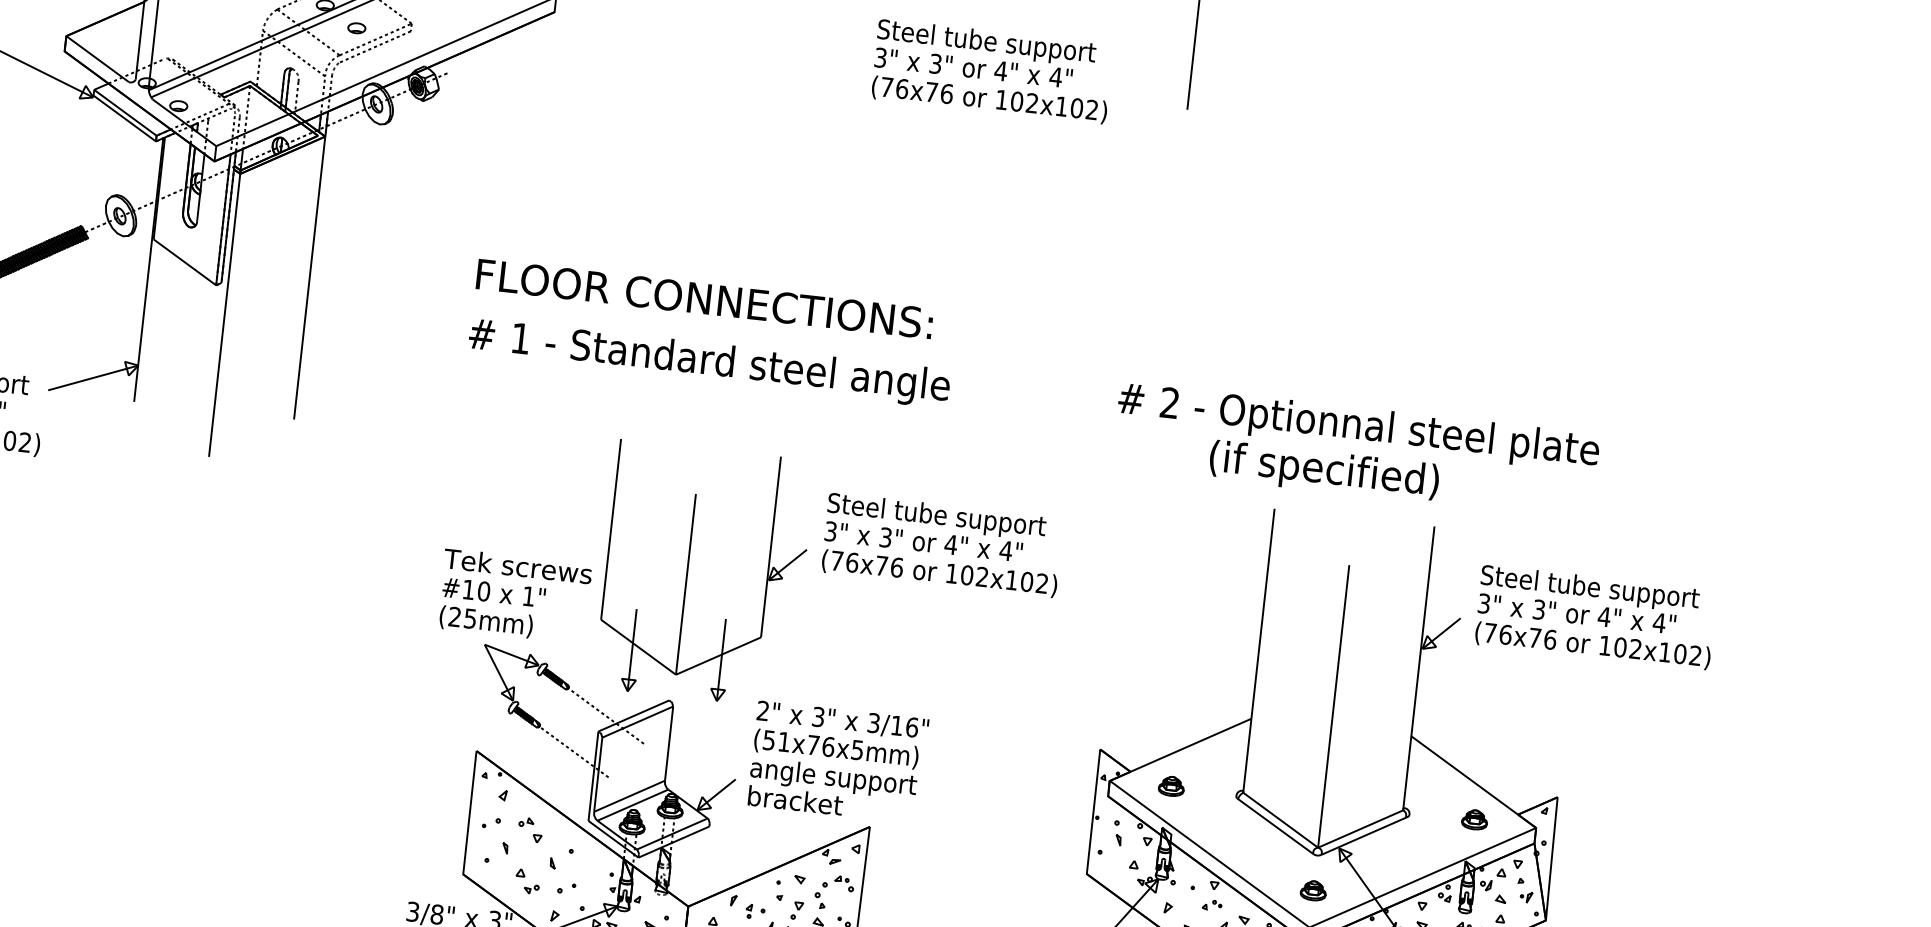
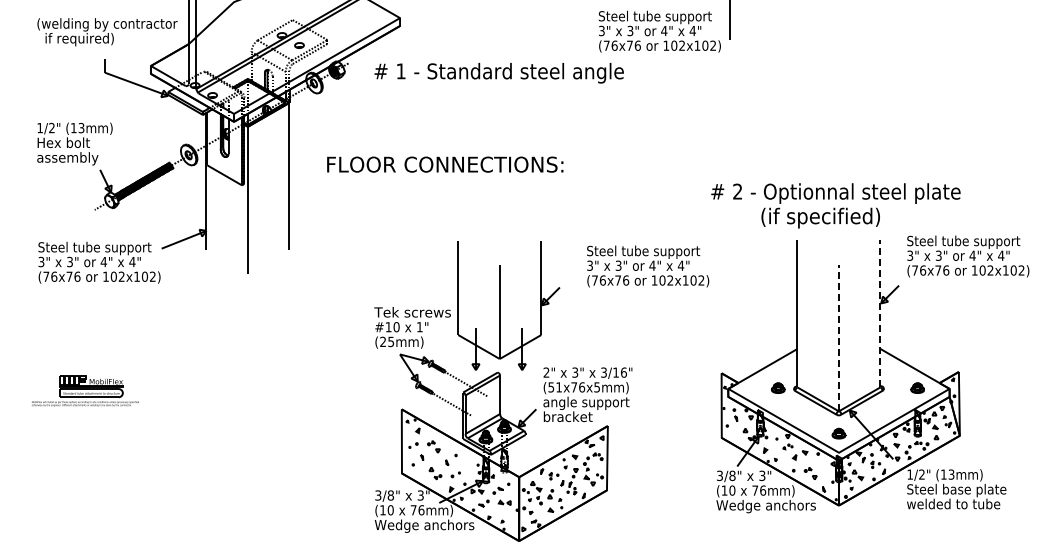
text: (991, 71) -> (659, 31), moved
text: (705, 298) -> (445, 164), moved
text: (707, 363) -> (498, 73), moved
text: (943, 545) -> (648, 266), moved
text: (1596, 617) -> (968, 256), moved
line: (1419, 668) -> (880, 313), solid -> dashed
line: (1333, 705) -> (838, 337), solid -> dashed
part: (1172, 785) -> (778, 387), moved

